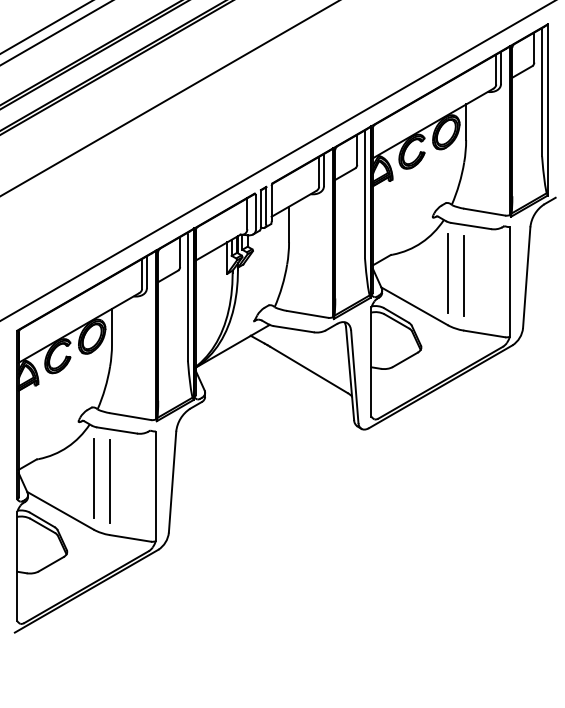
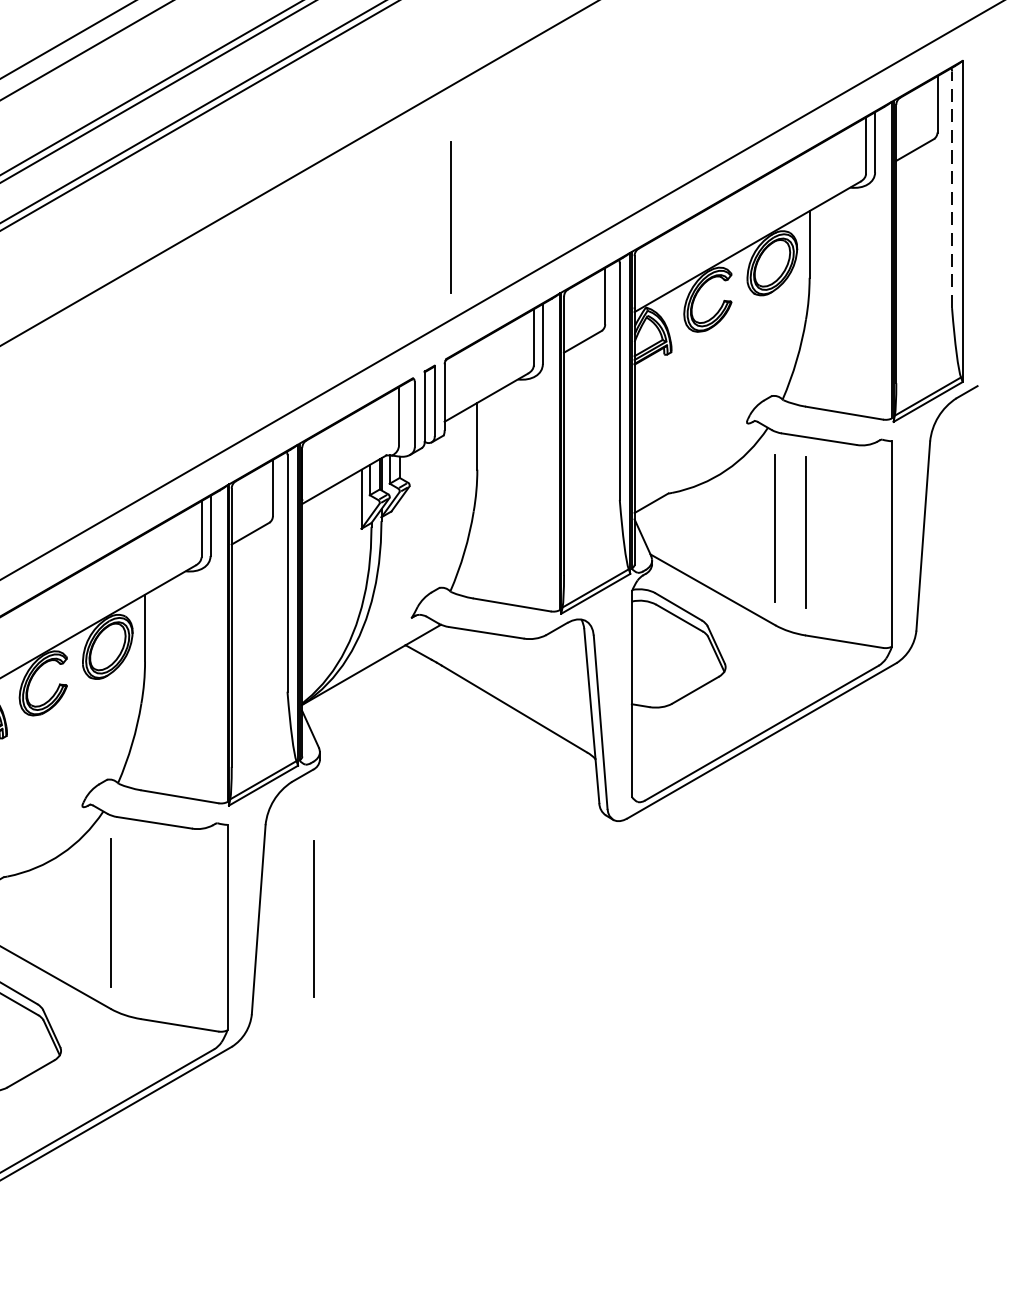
line: (542, 92) -> (952, 188), solid -> dashed
line: (274, 107) -> (449, 216), added
line: (109, 481) -> (312, 918), moved

